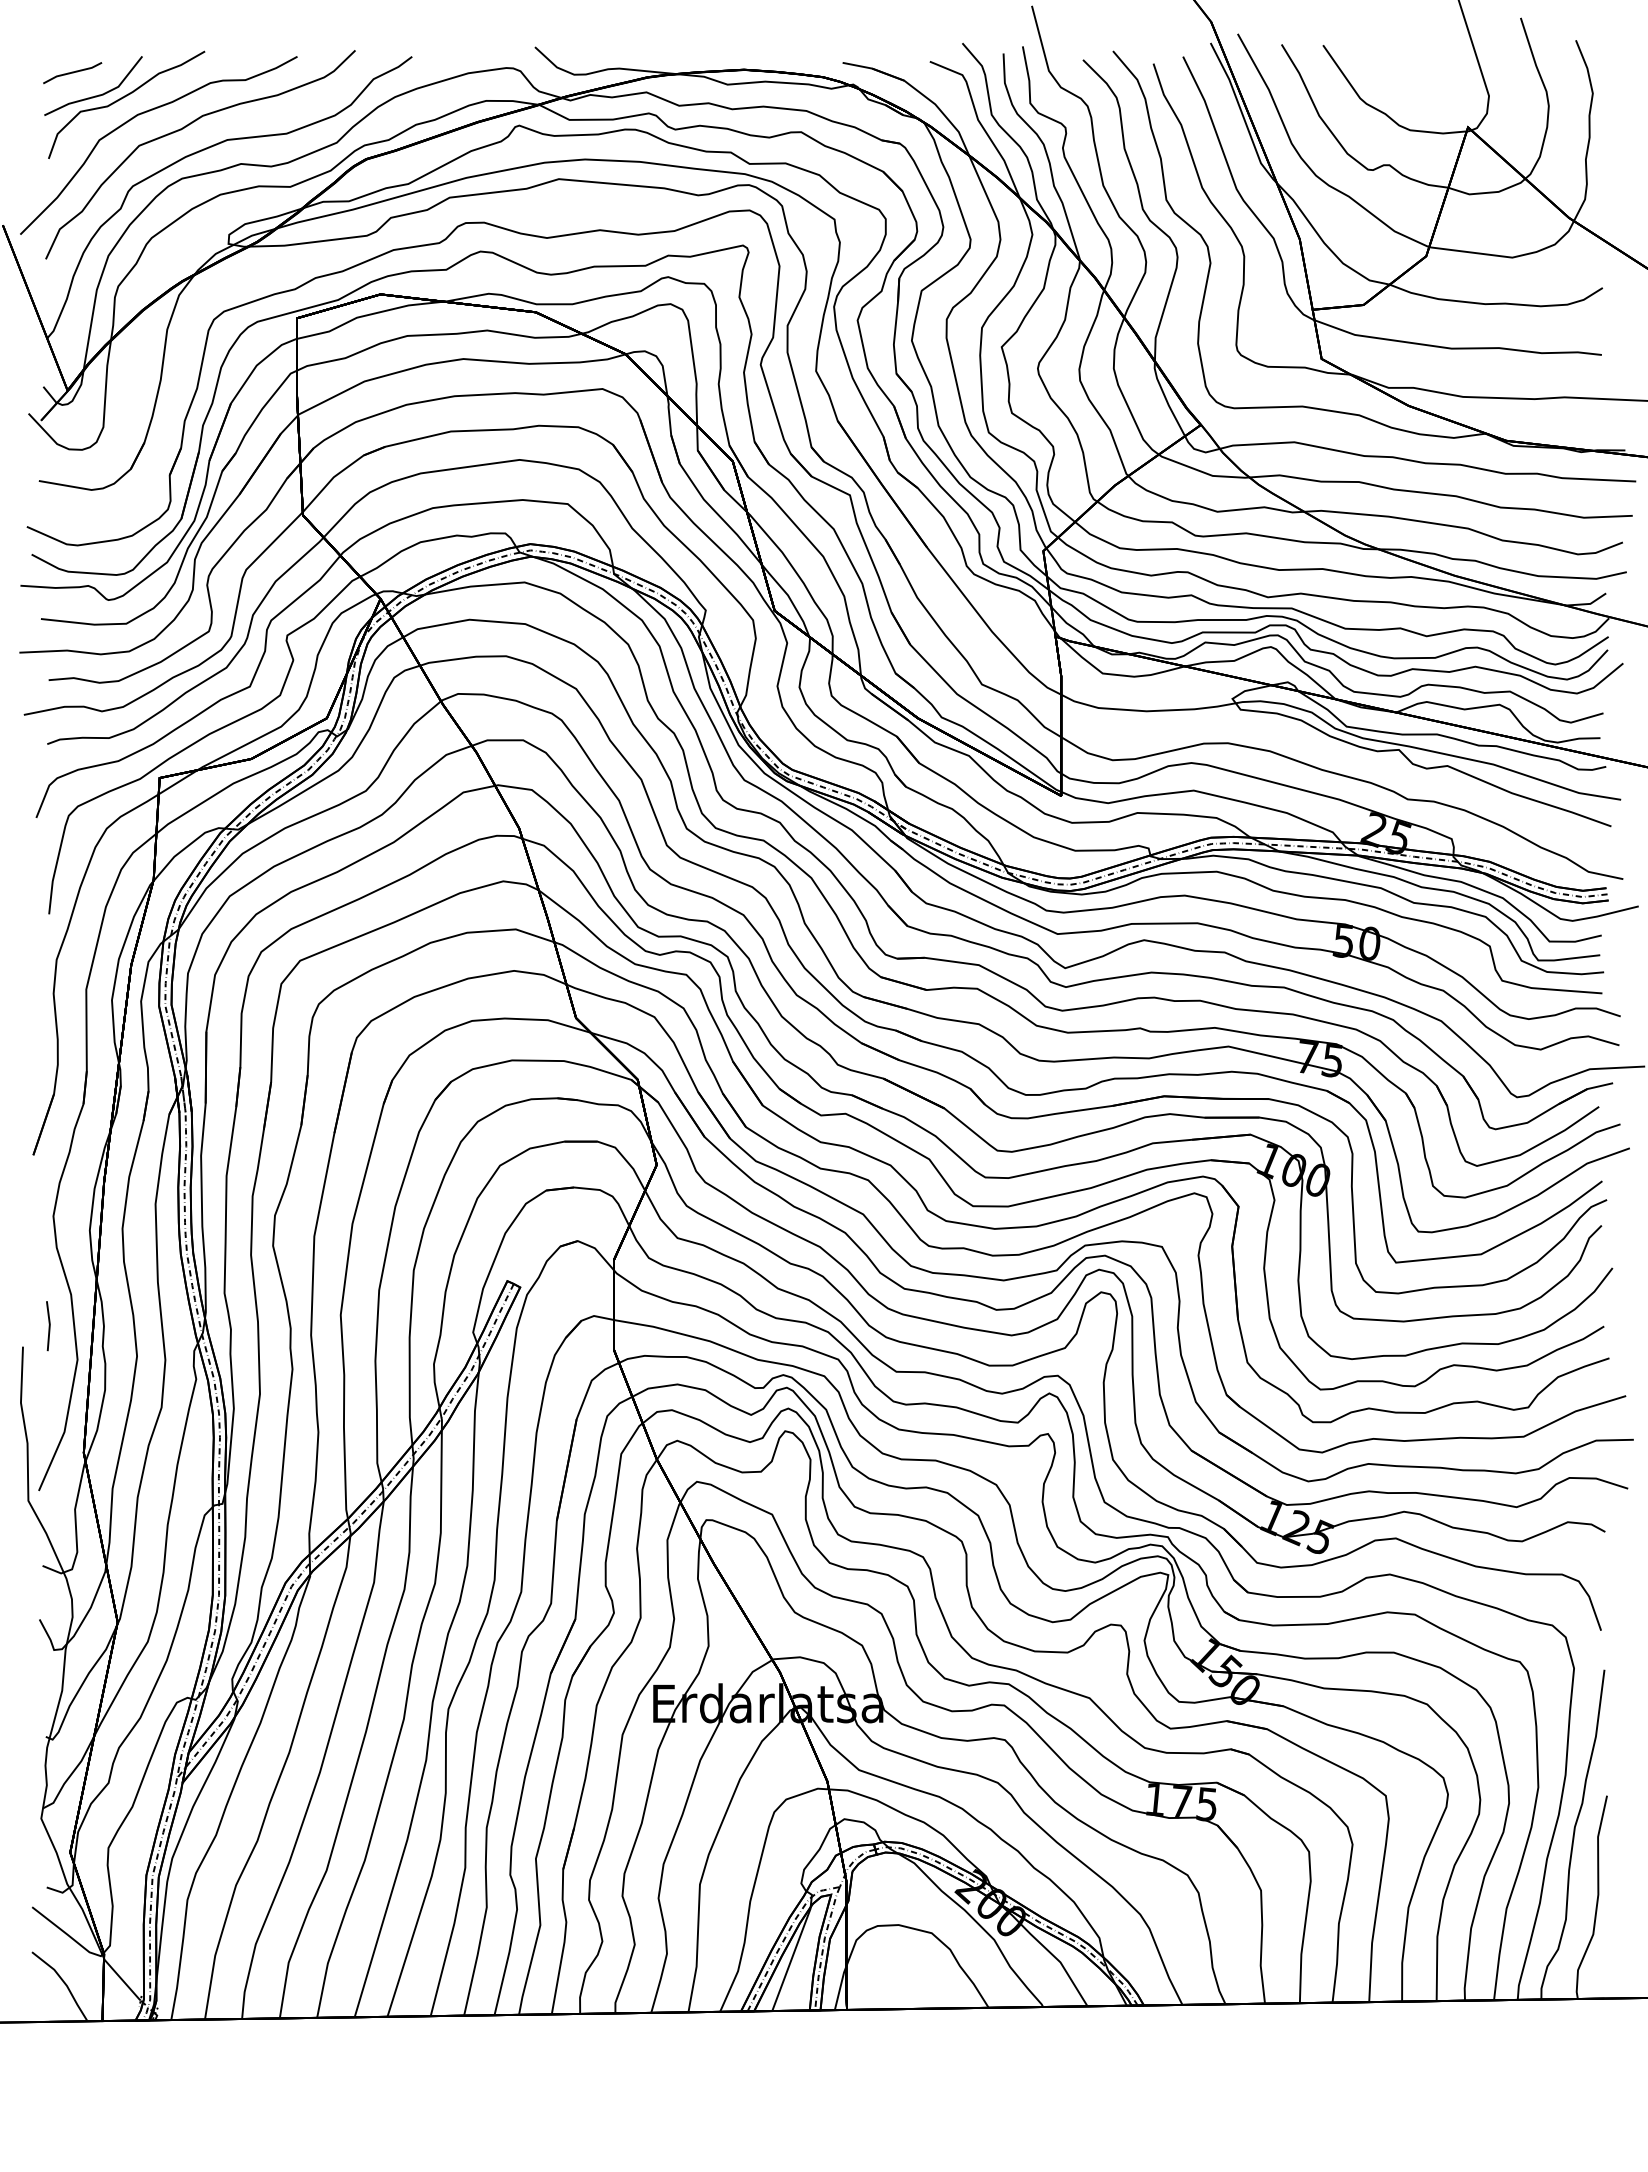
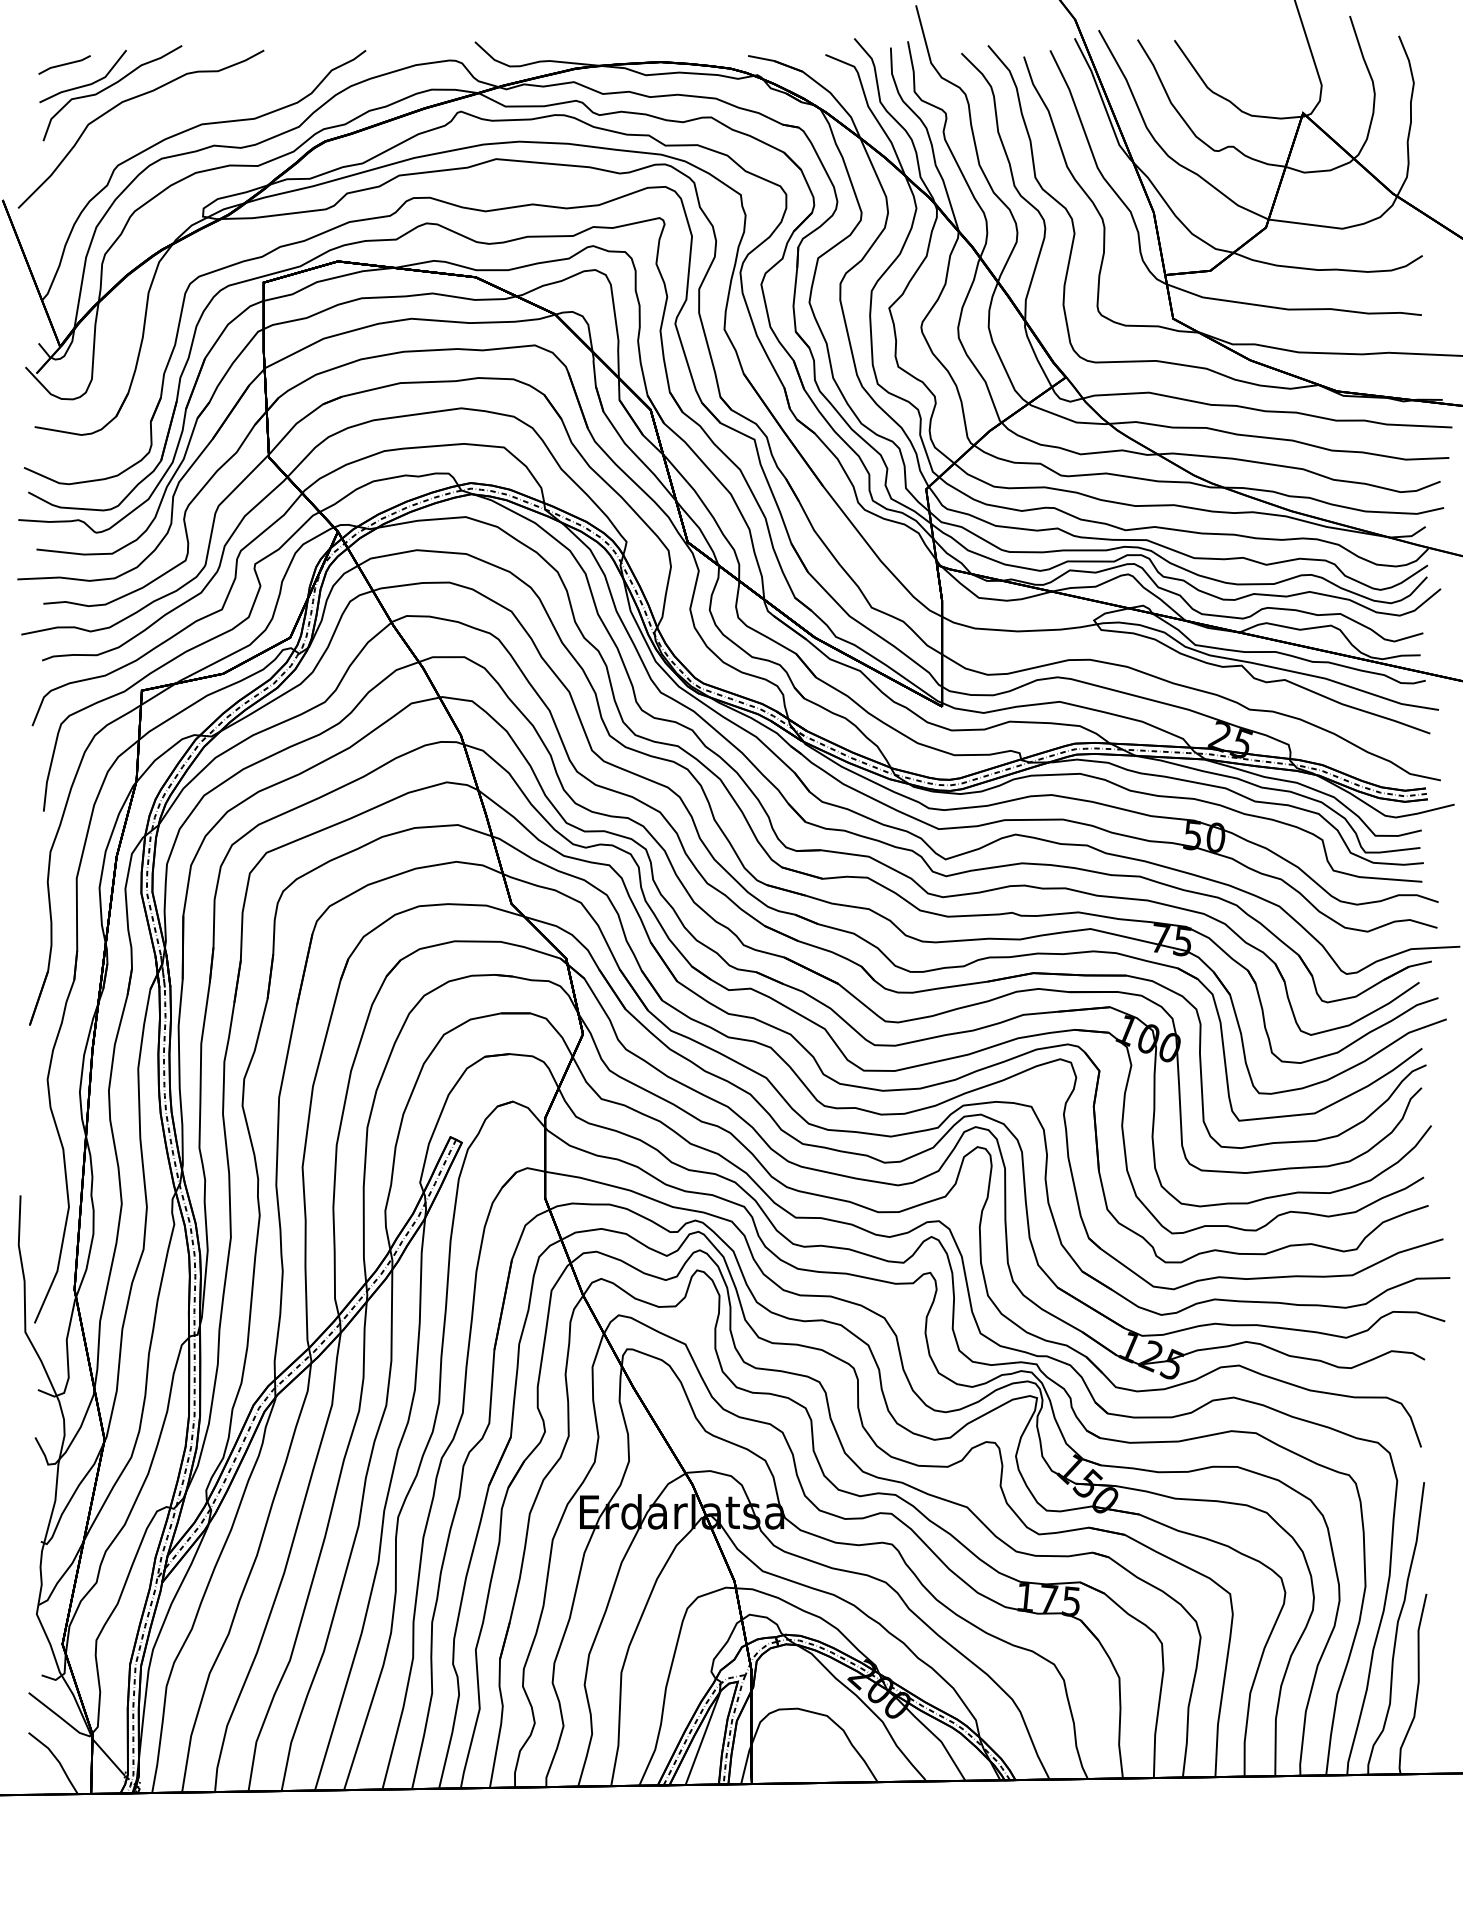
curve: (182, 129) -> (162, 115), removed
line: (48, 1326) -> (43, 1177), removed

